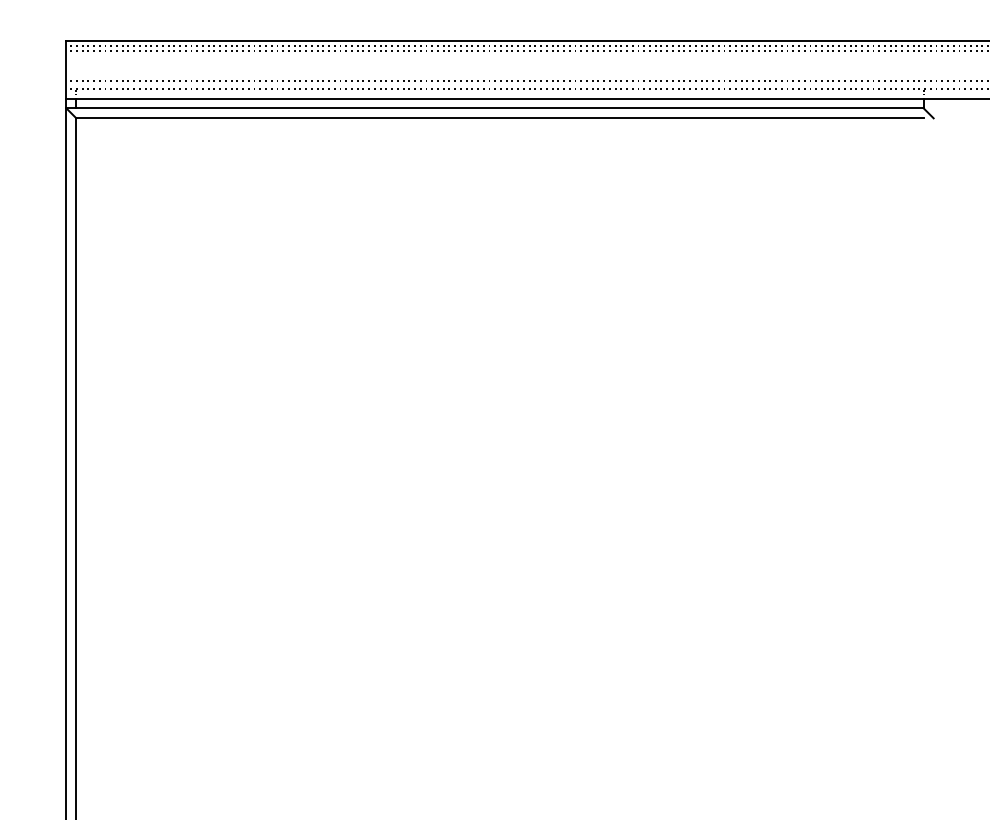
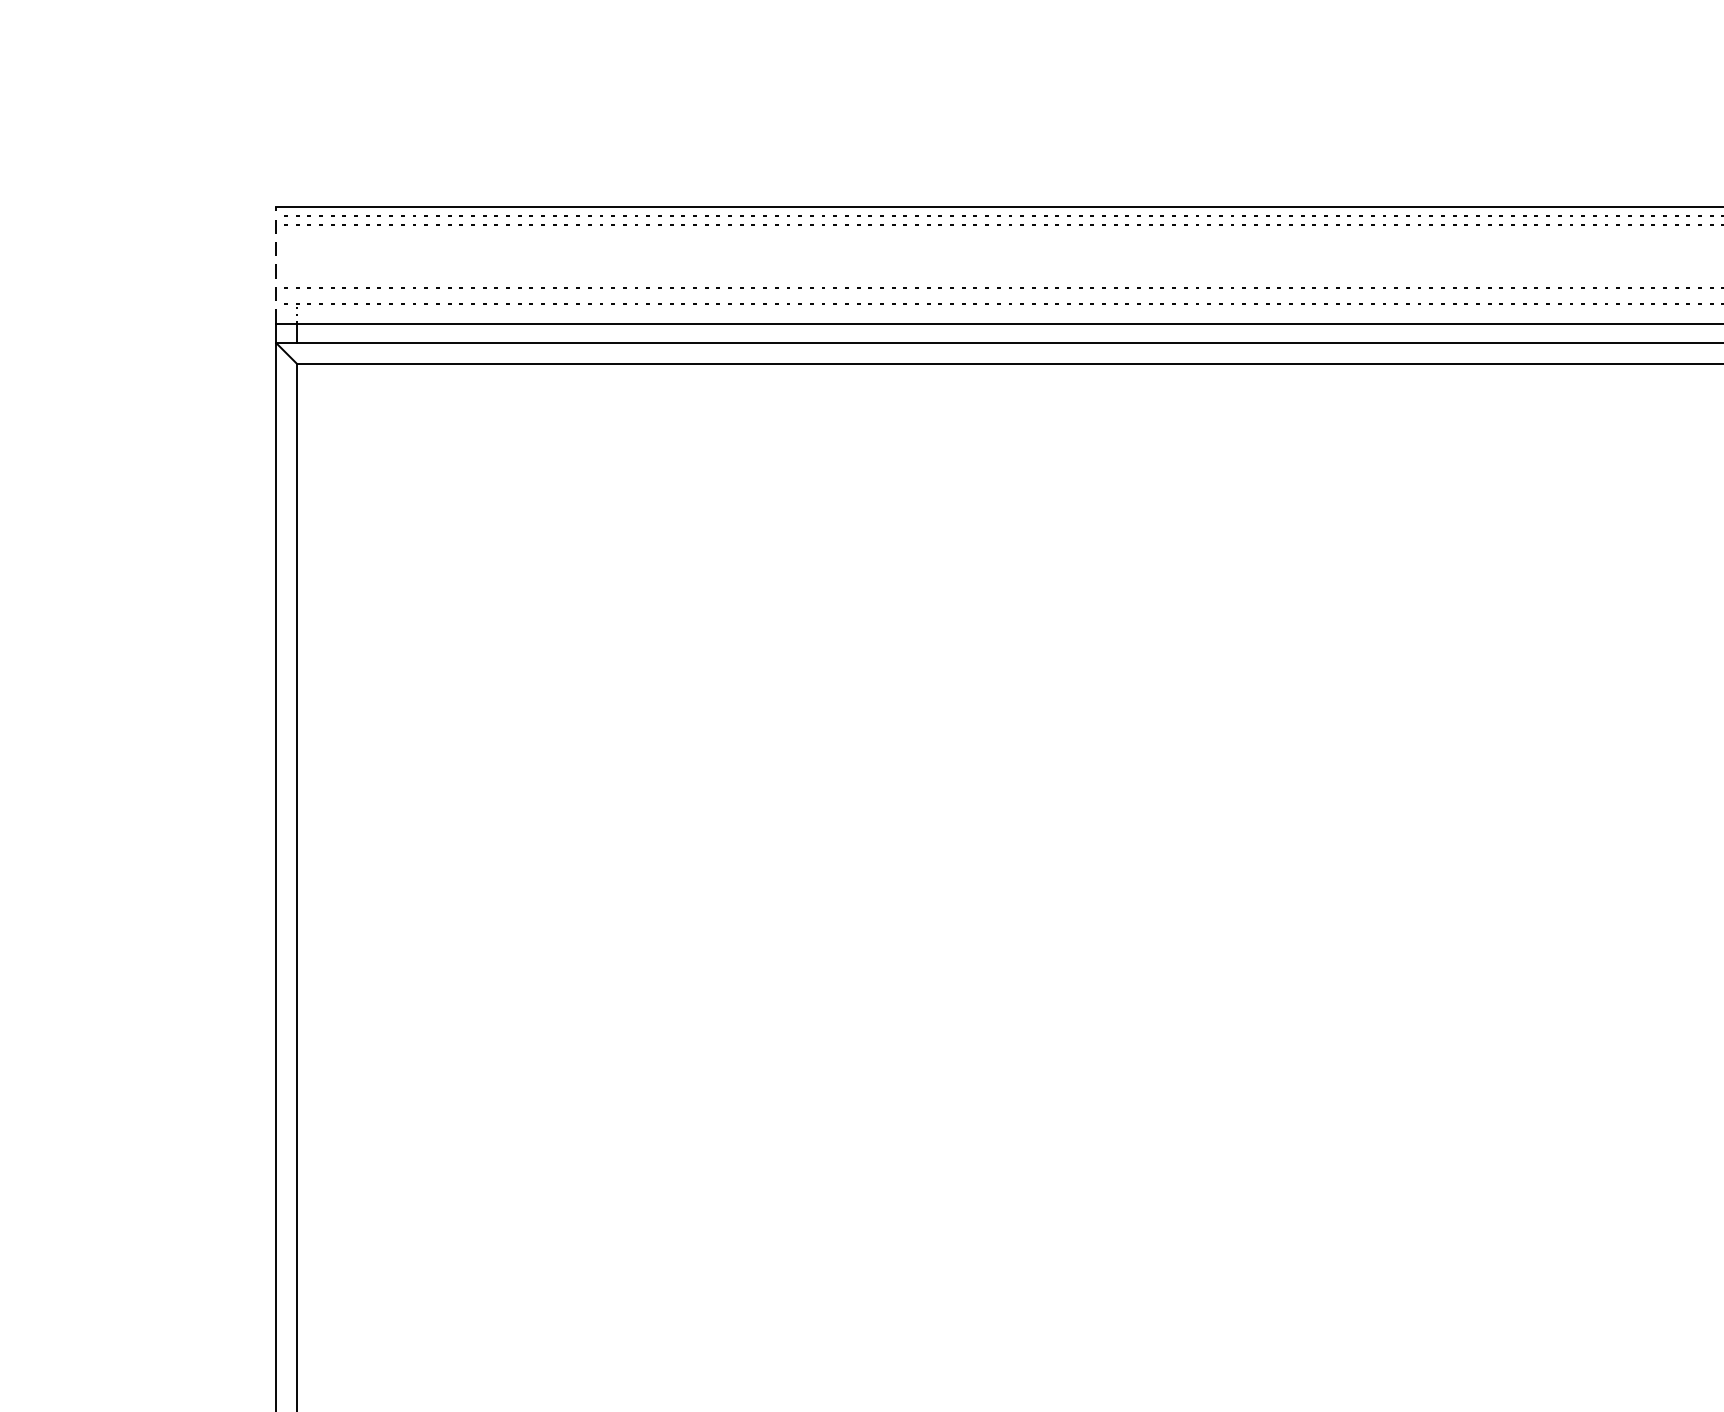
line: (66, 70) -> (276, 265), solid -> dashed

